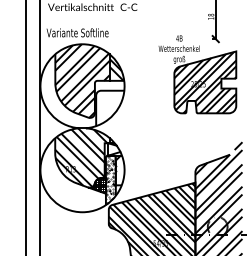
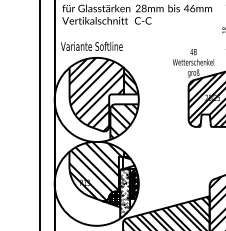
hatch: (109, 107) -> (123, 121), added
hatch: (119, 170) -> (133, 184), added

